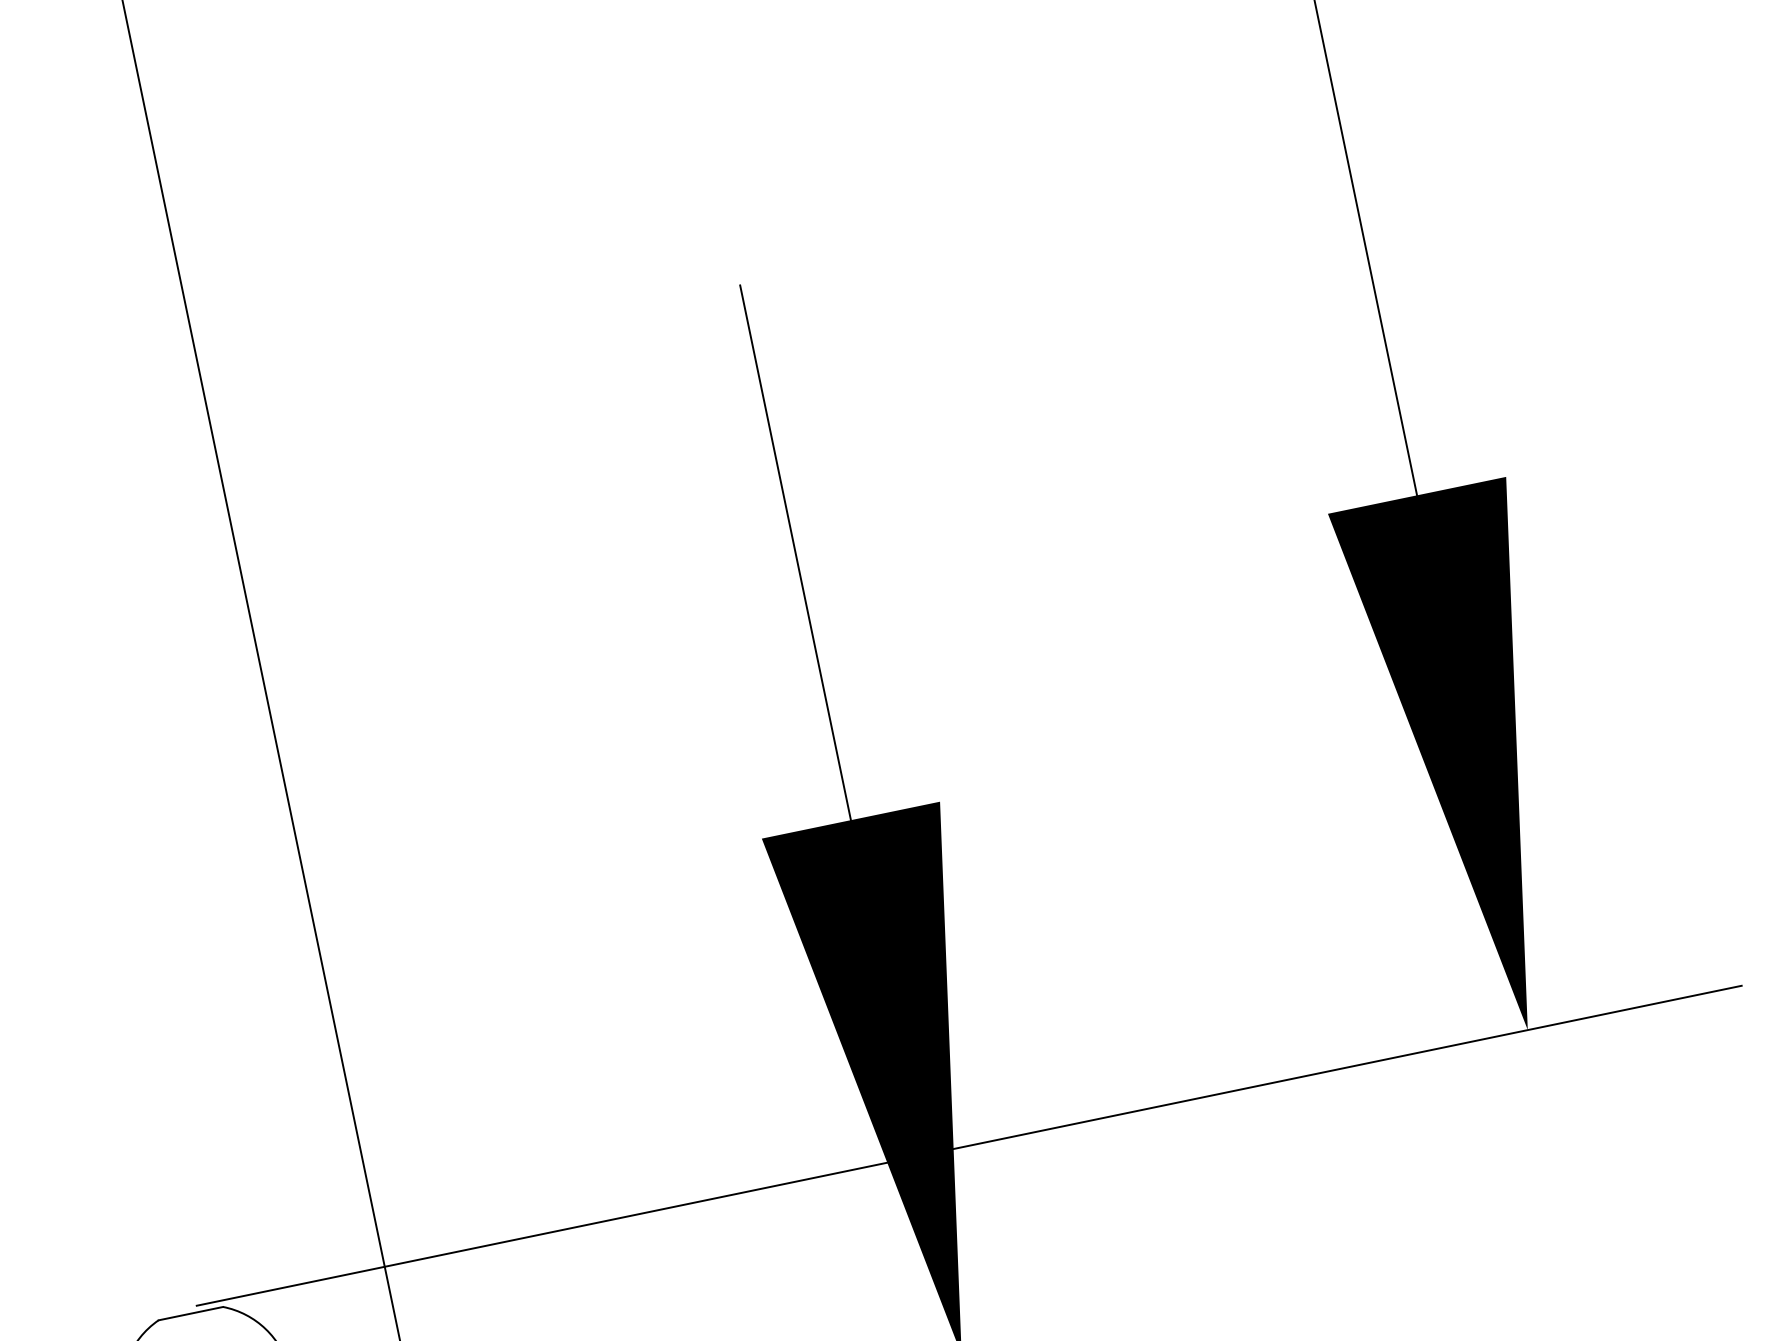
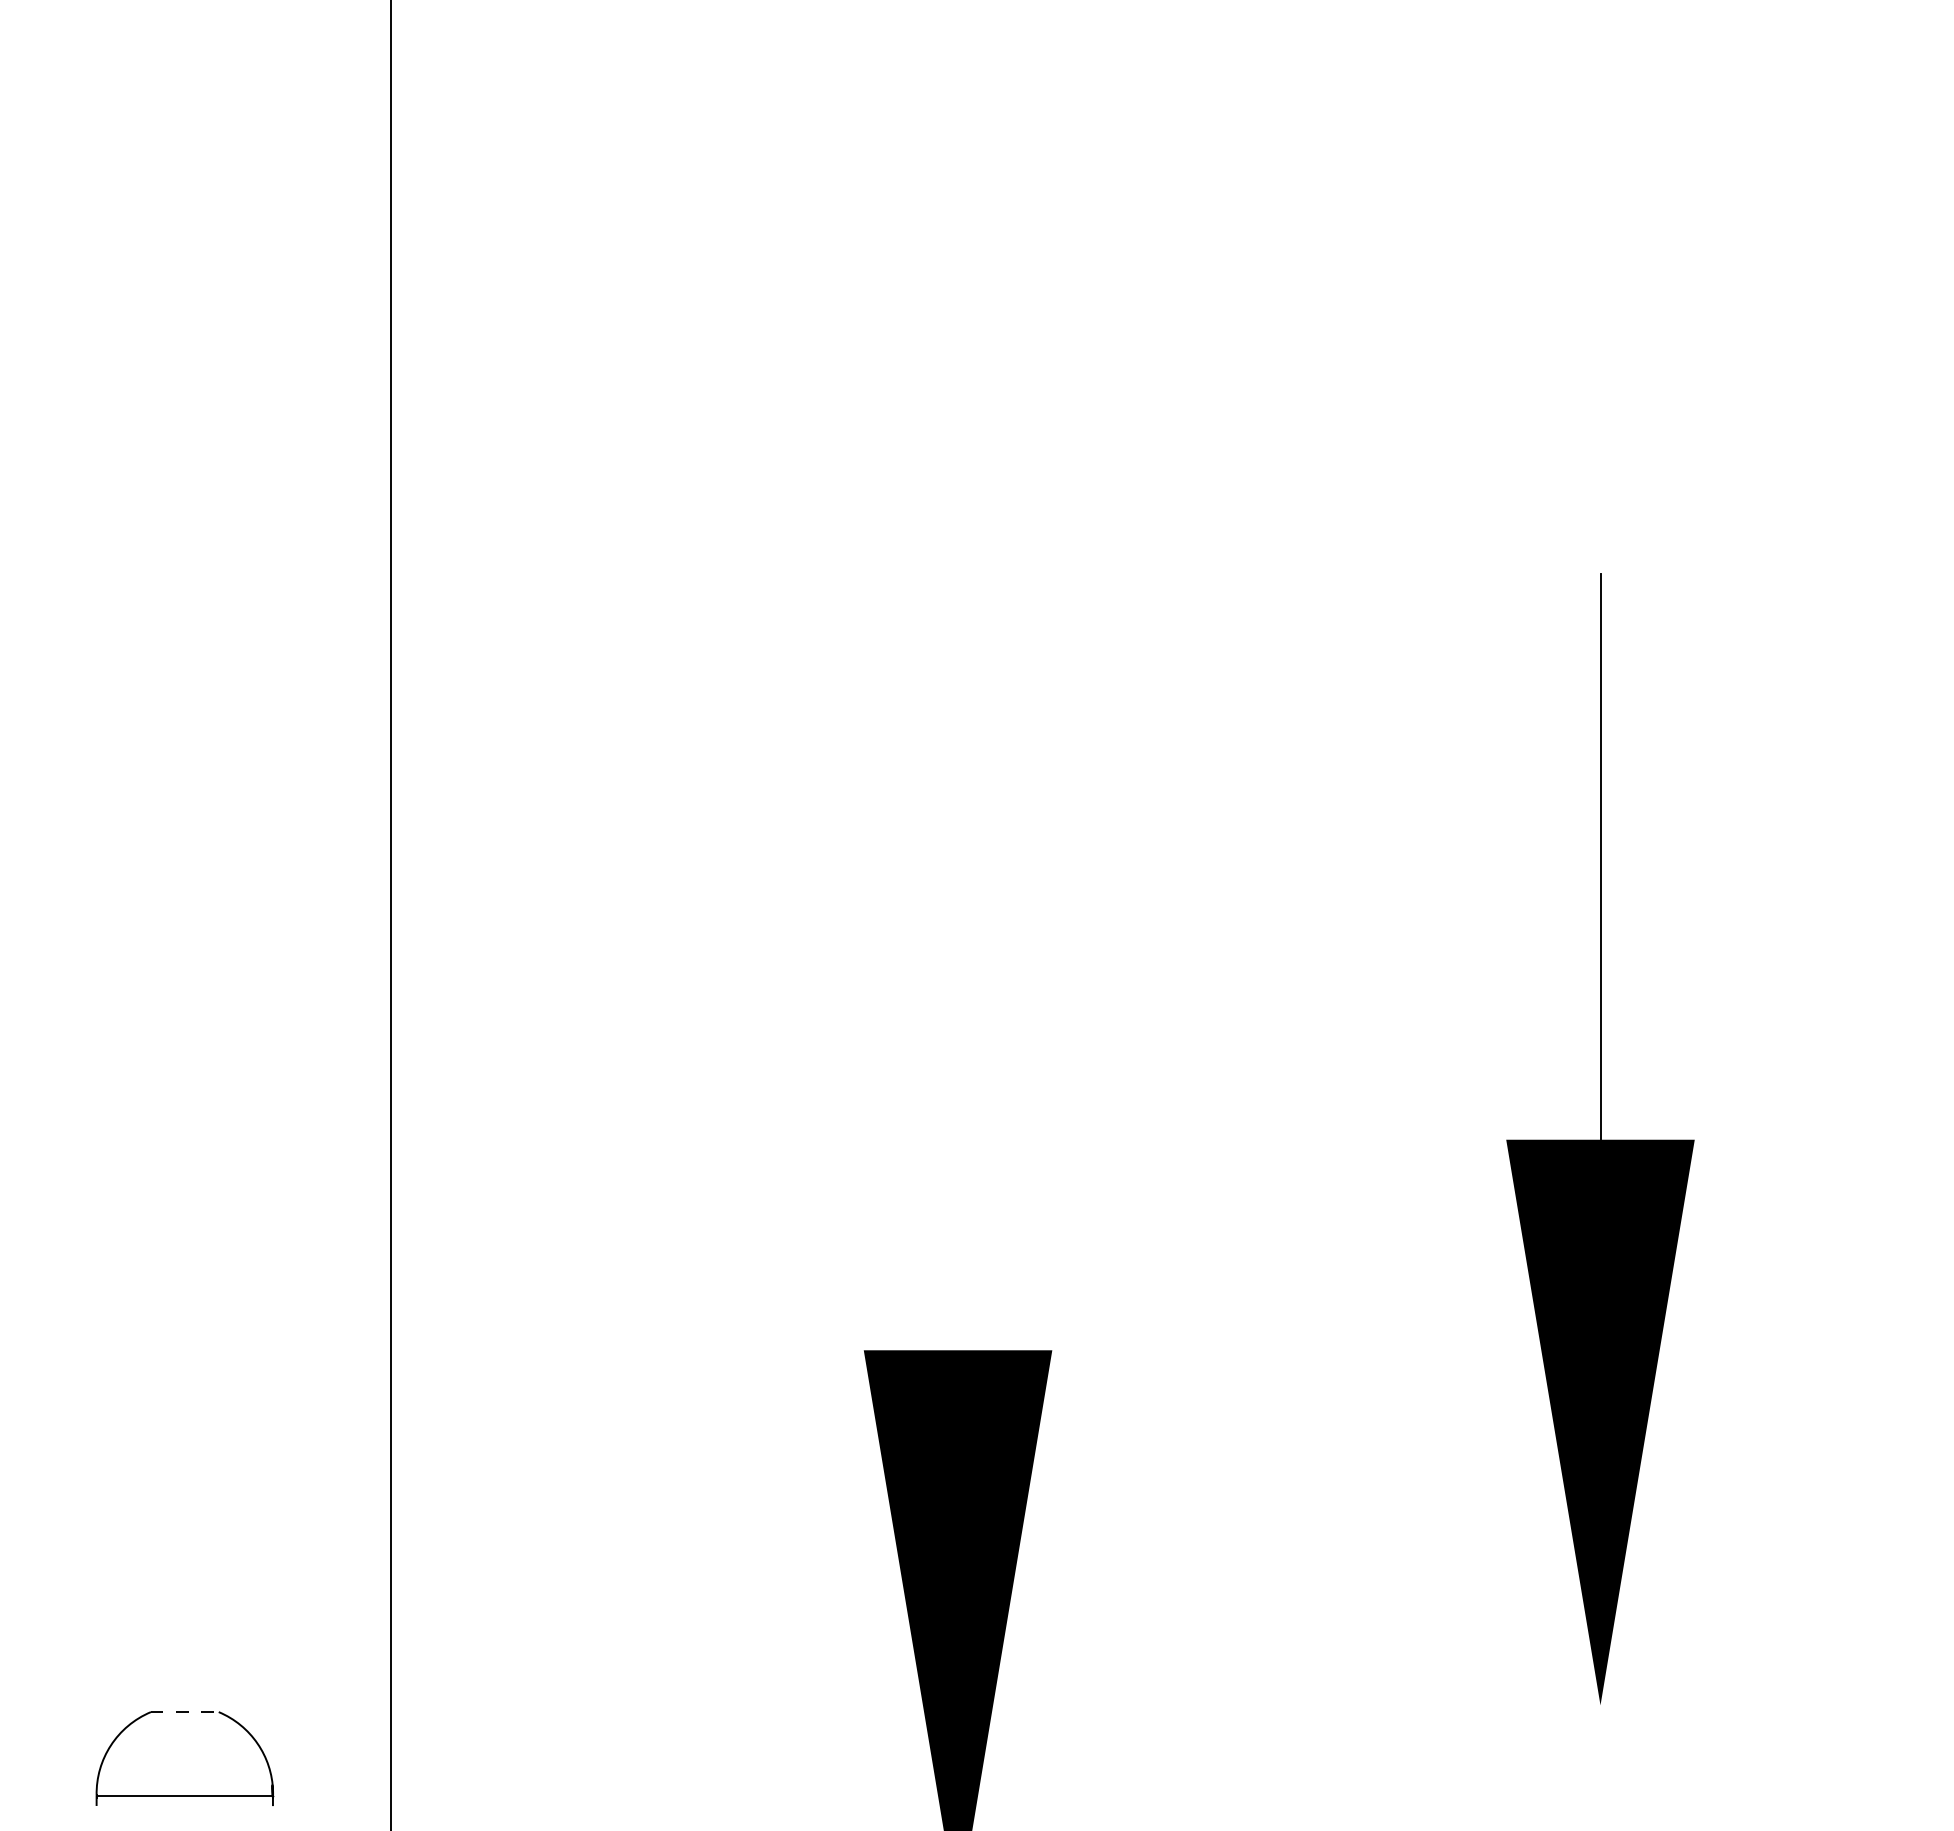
line: (795, 552) -> (958, 1067), removed
line: (969, 1145) -> (1009, 1705), removed
line: (190, 1314) -> (184, 1712), solid -> dashed

